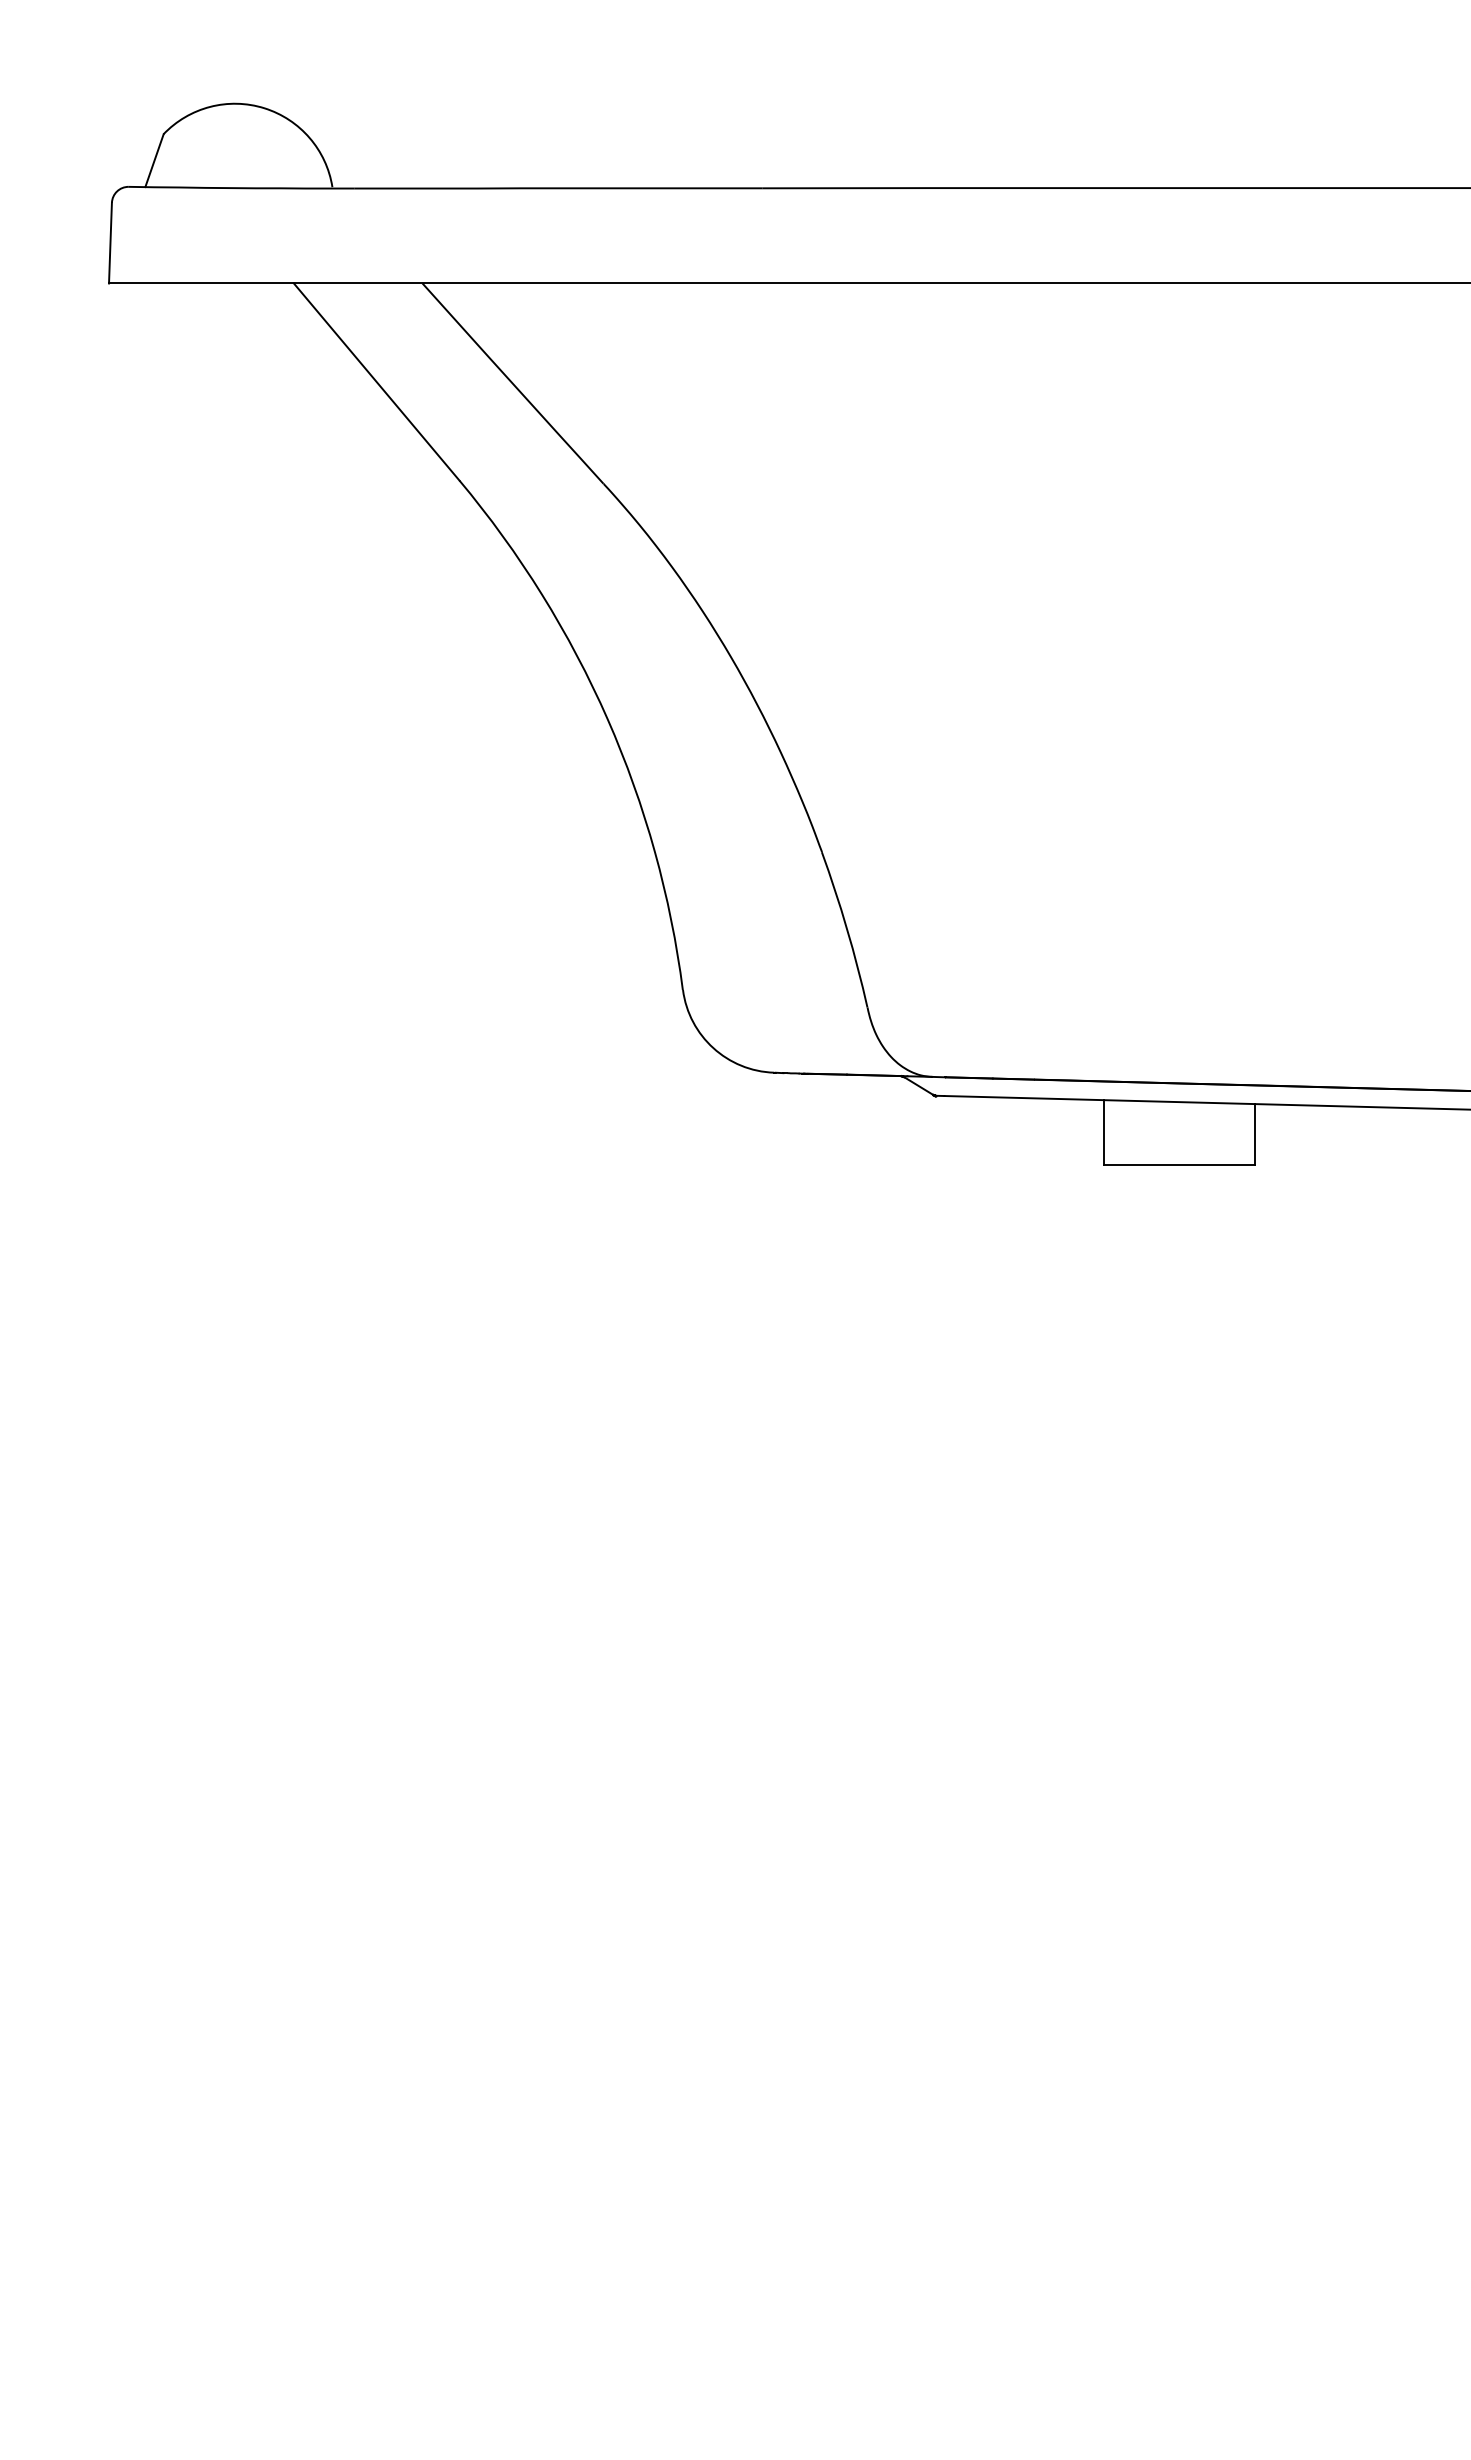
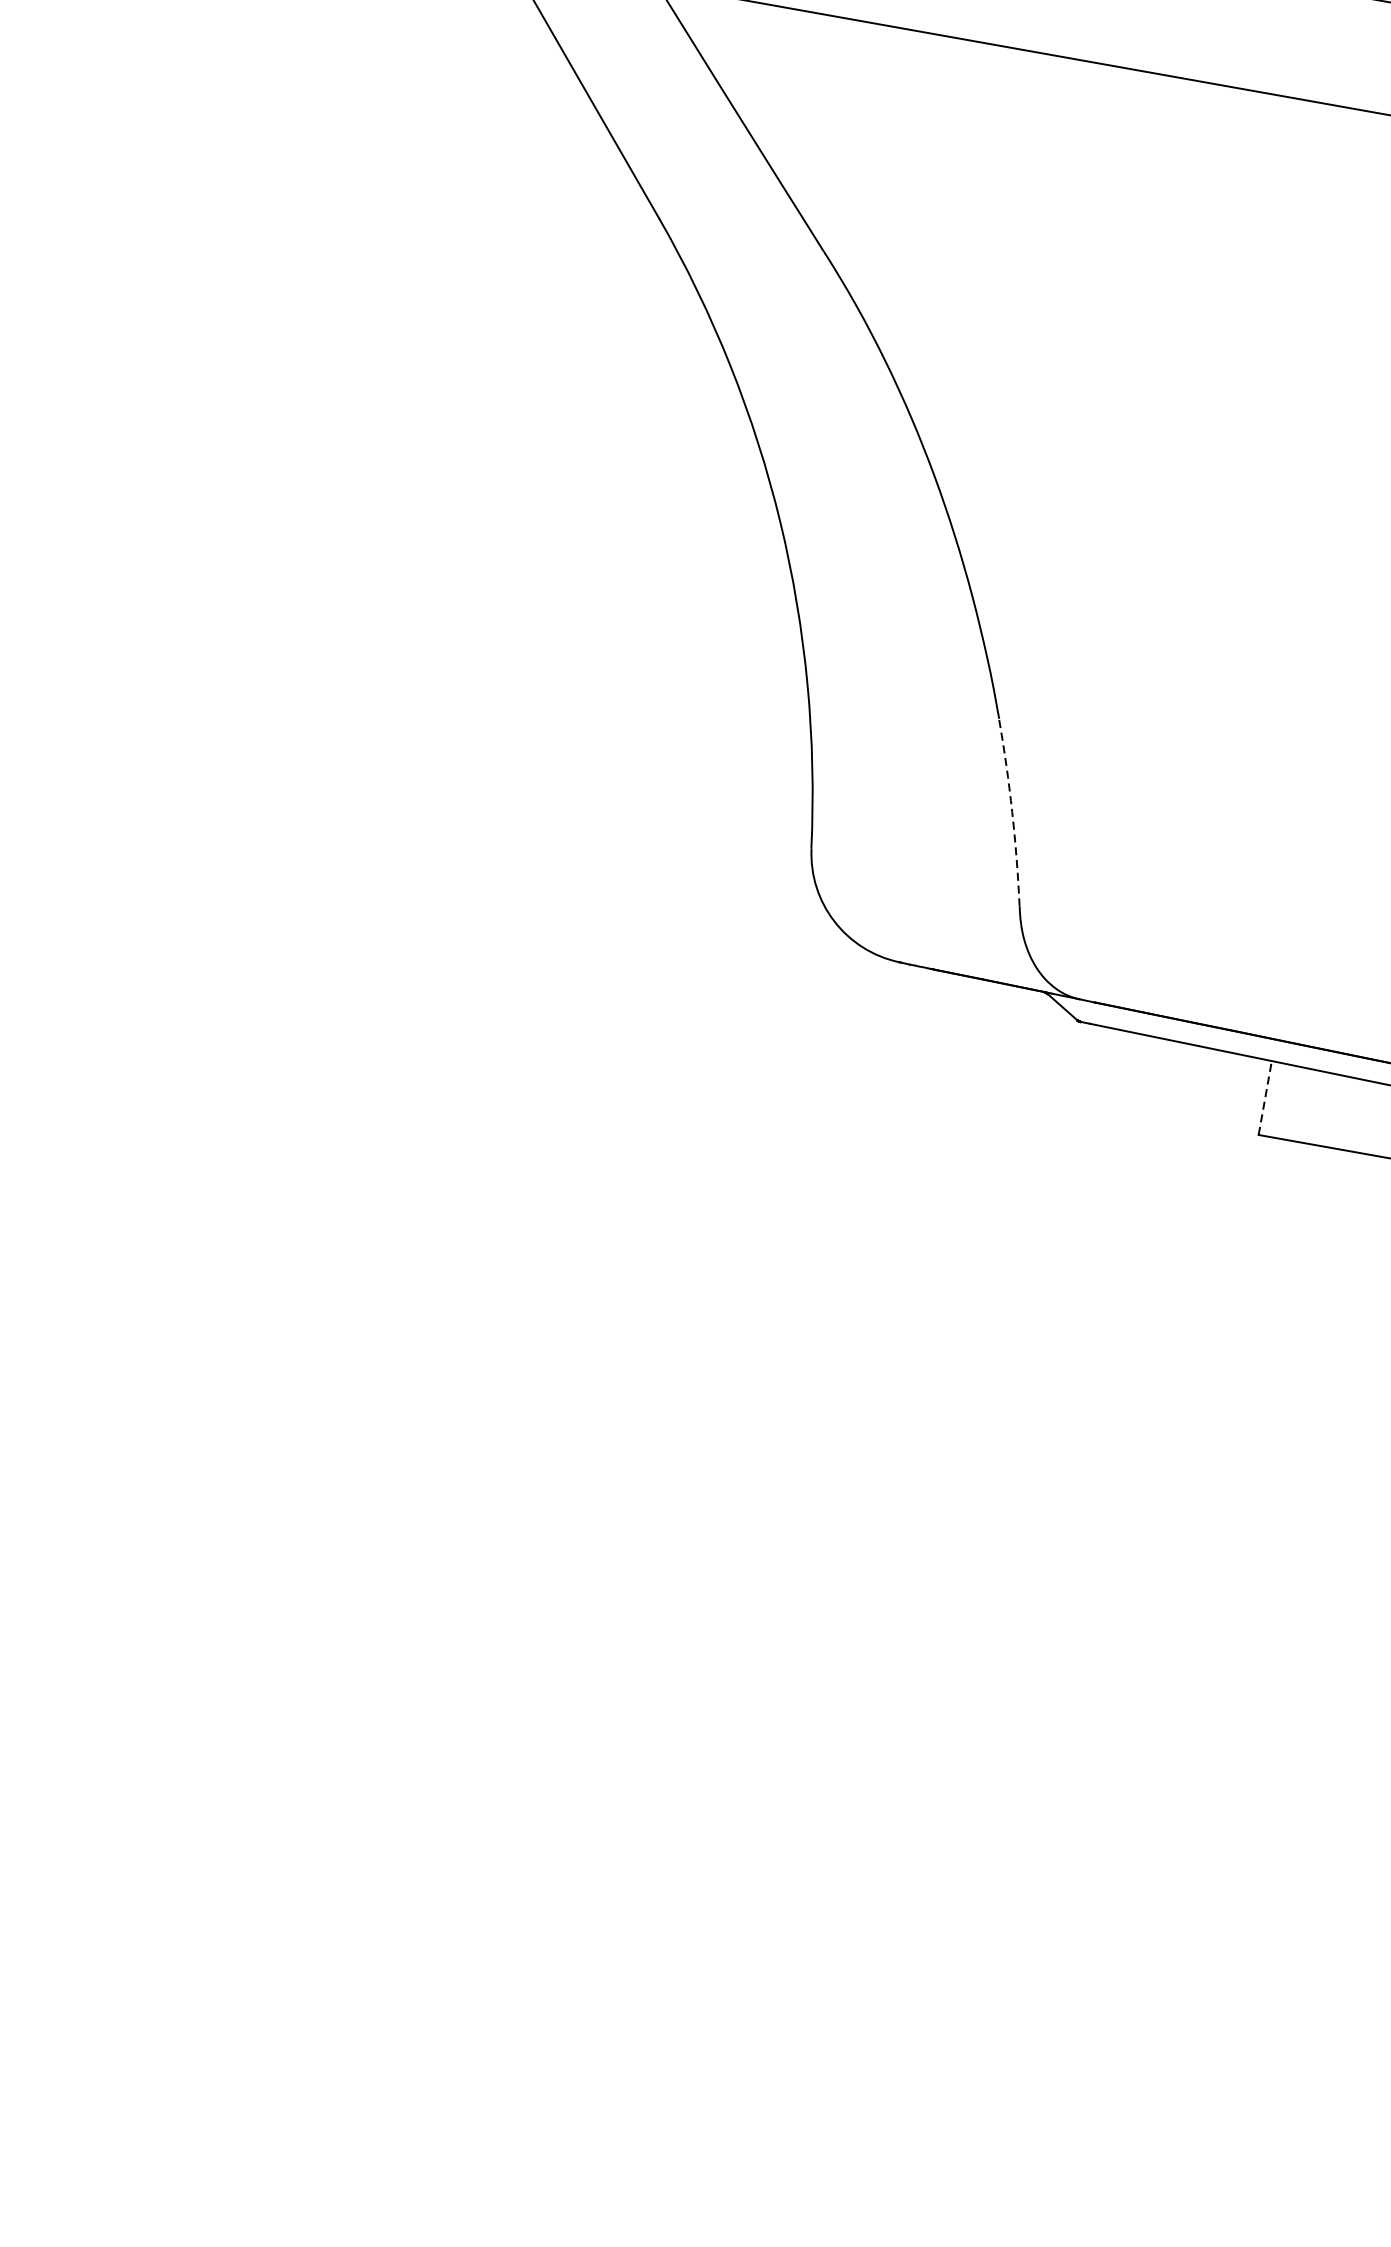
arc: (847, 929) -> (1012, 812), solid -> dashed
line: (1103, 1131) -> (1265, 1096), solid -> dashed

